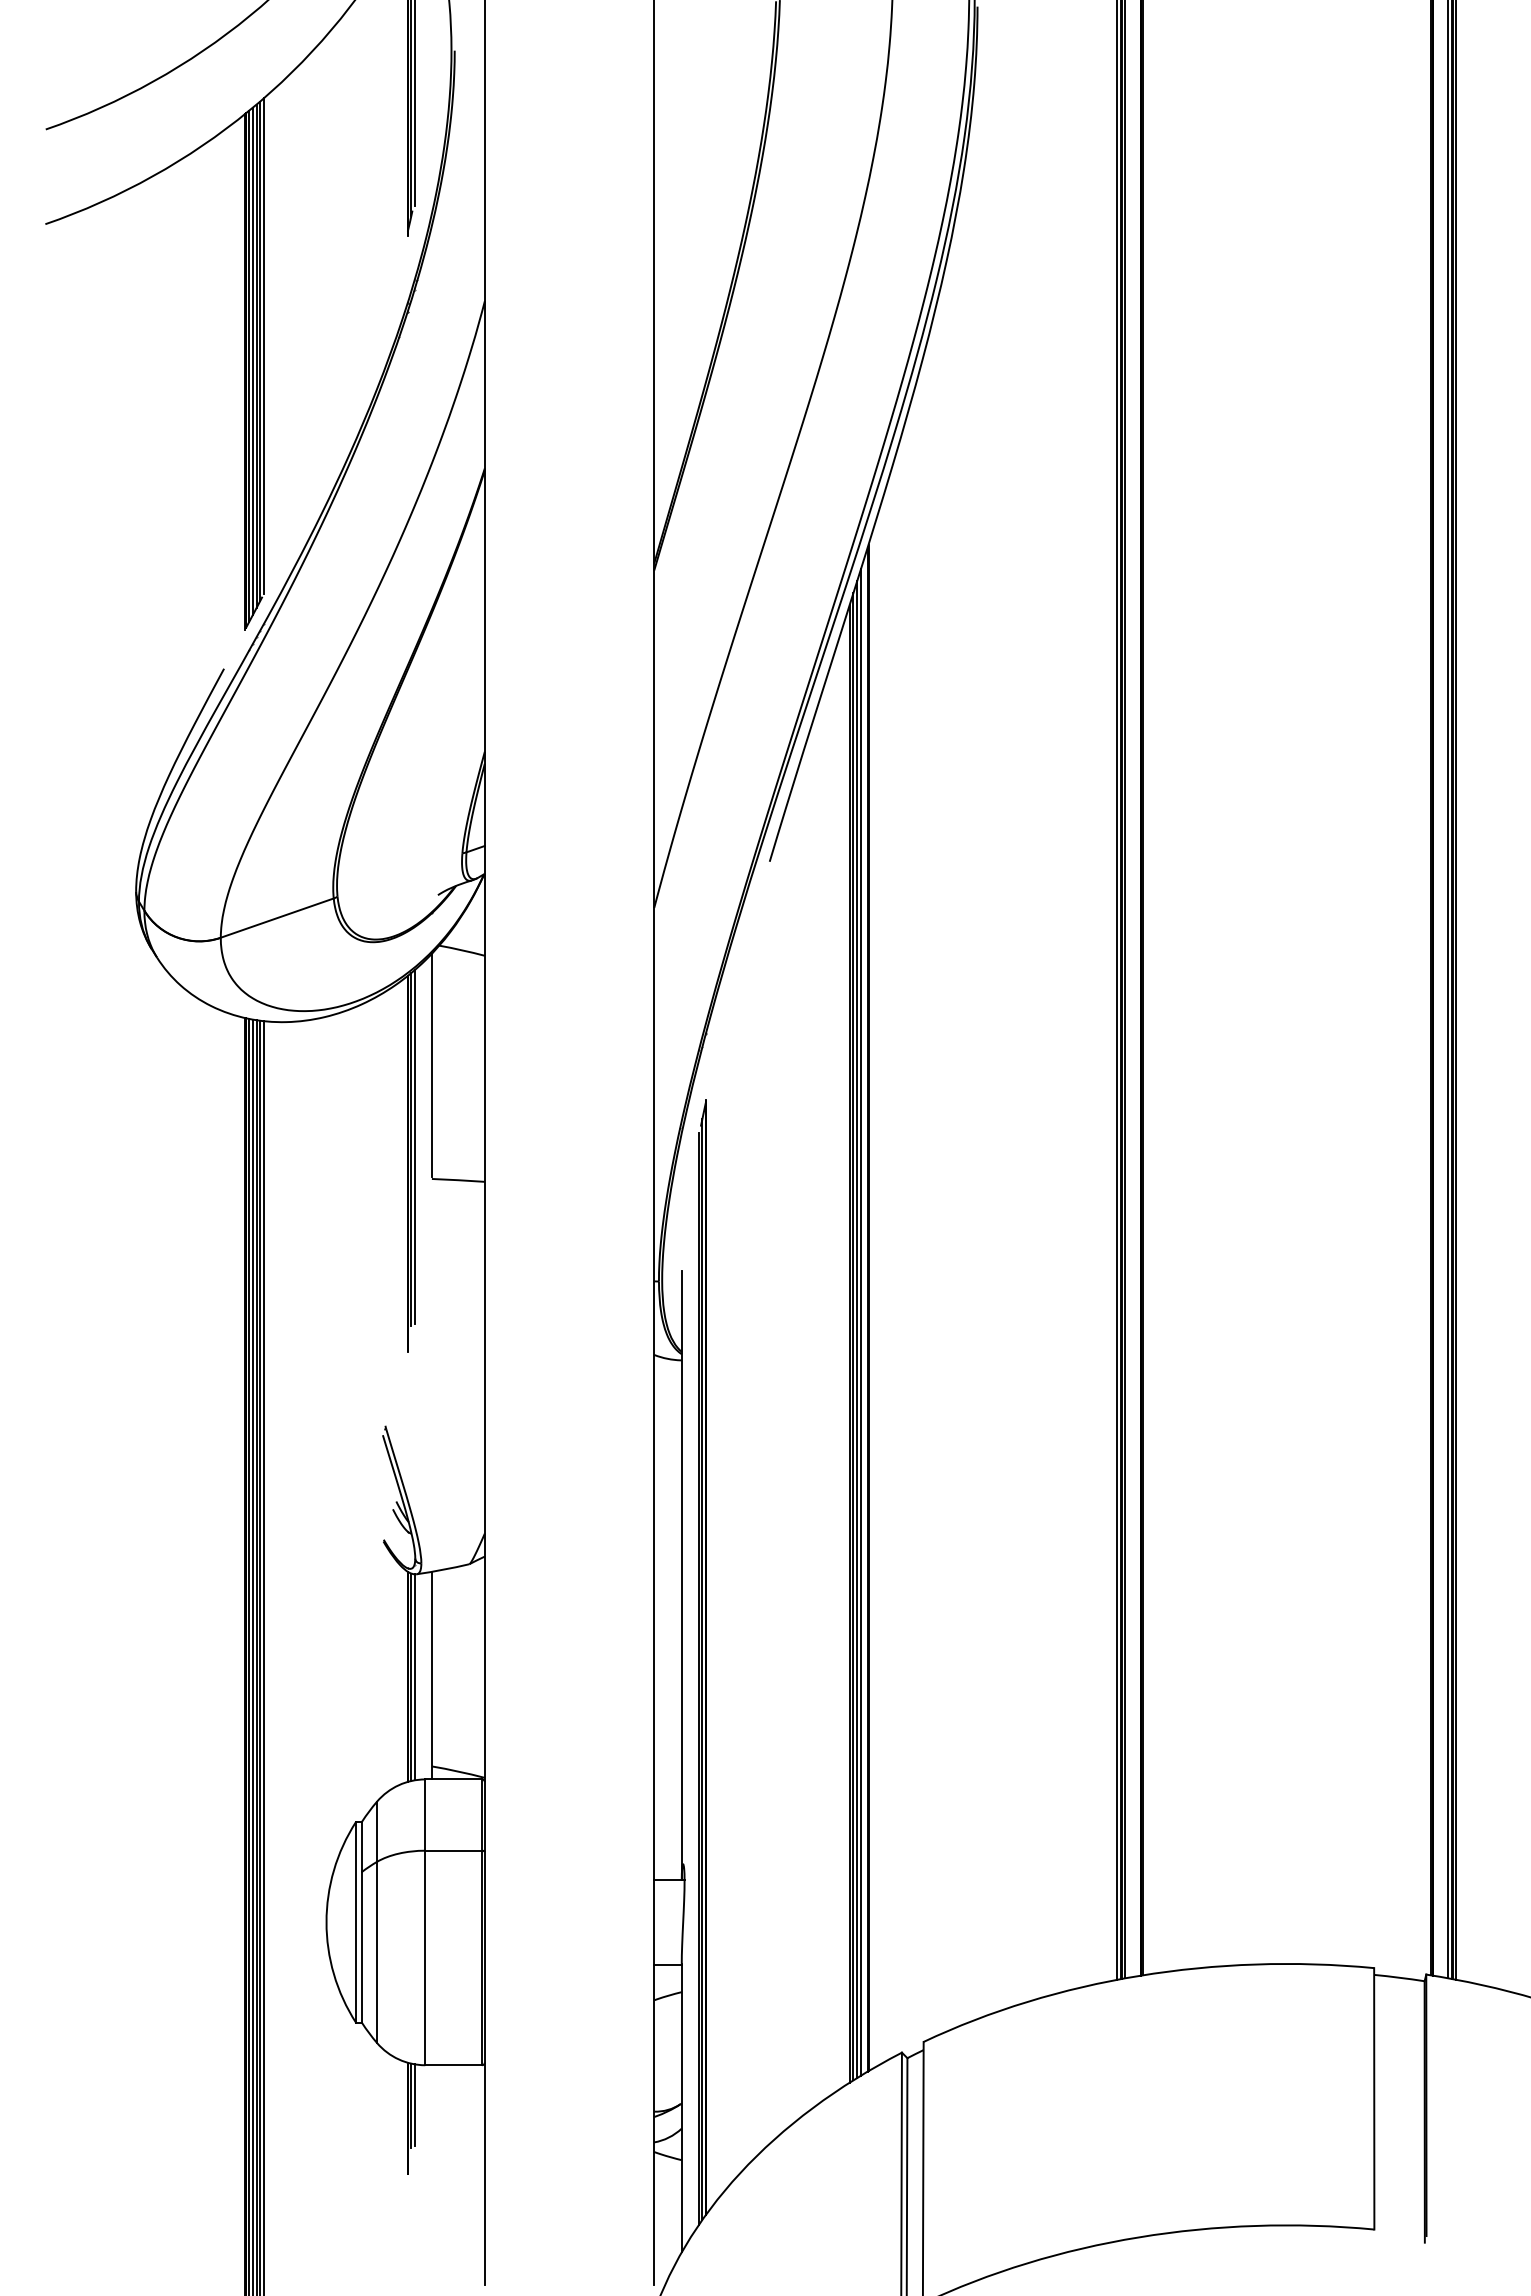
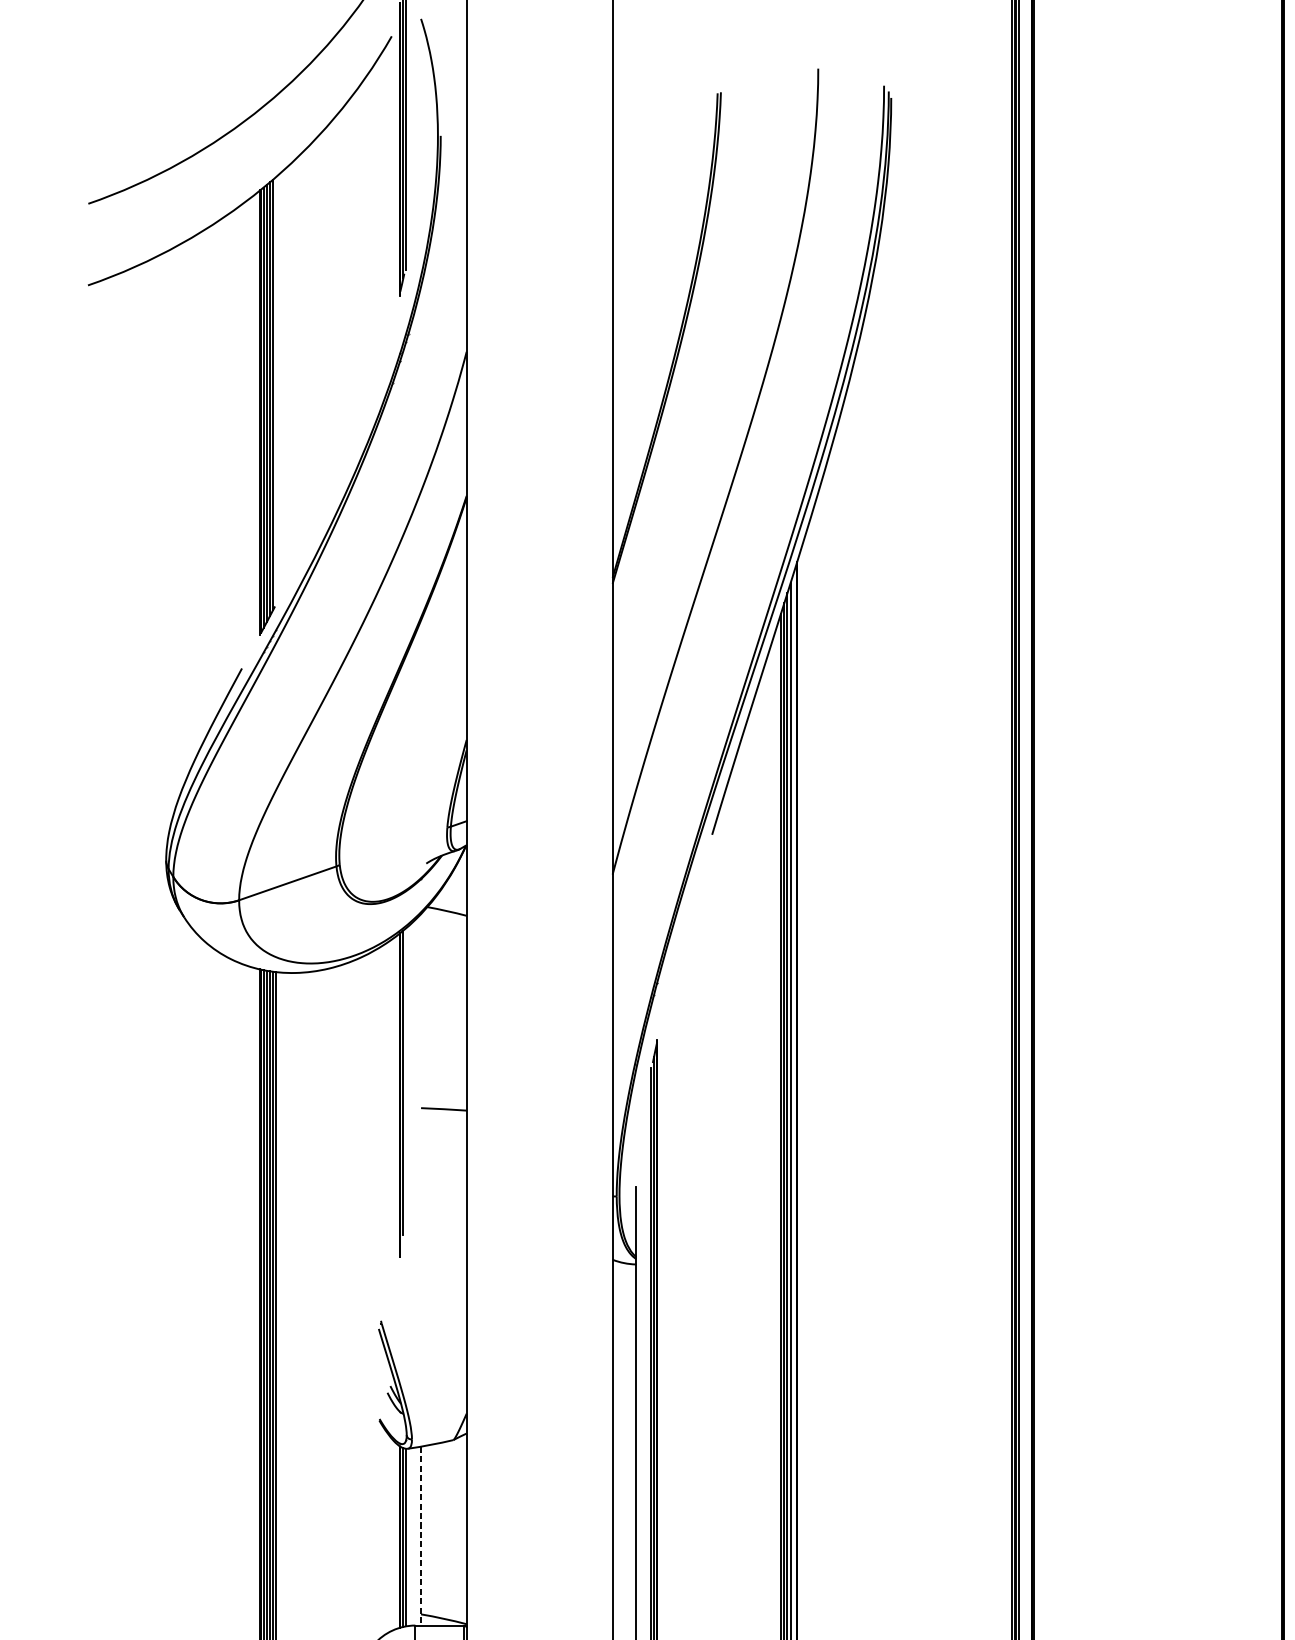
line: (263, 346) -> (275, 390), removed
line: (431, 1064) -> (420, 1009), removed
line: (414, 1146) -> (406, 1080), removed
line: (431, 1675) -> (420, 1535), solid -> dashed

